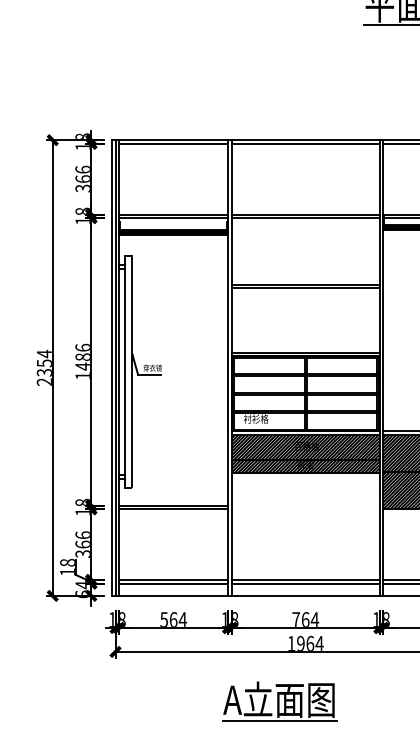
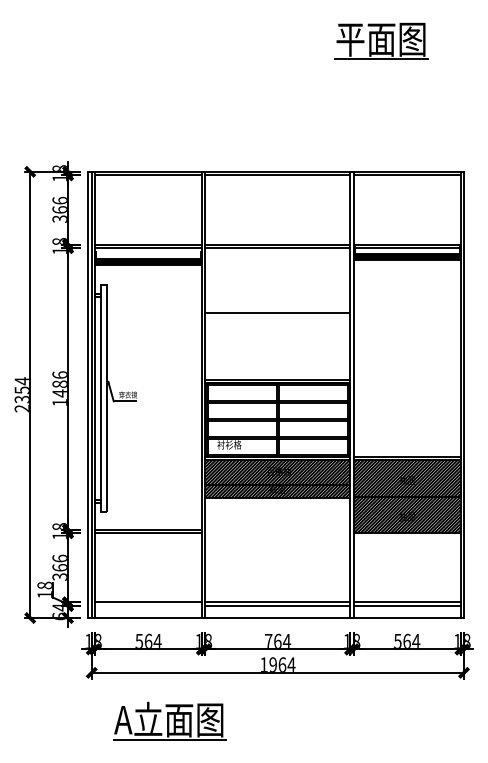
line: (305, 287) -> (277, 316), removed
line: (173, 583) -> (148, 605), removed
part: (279, 700) -> (169, 720), moved

